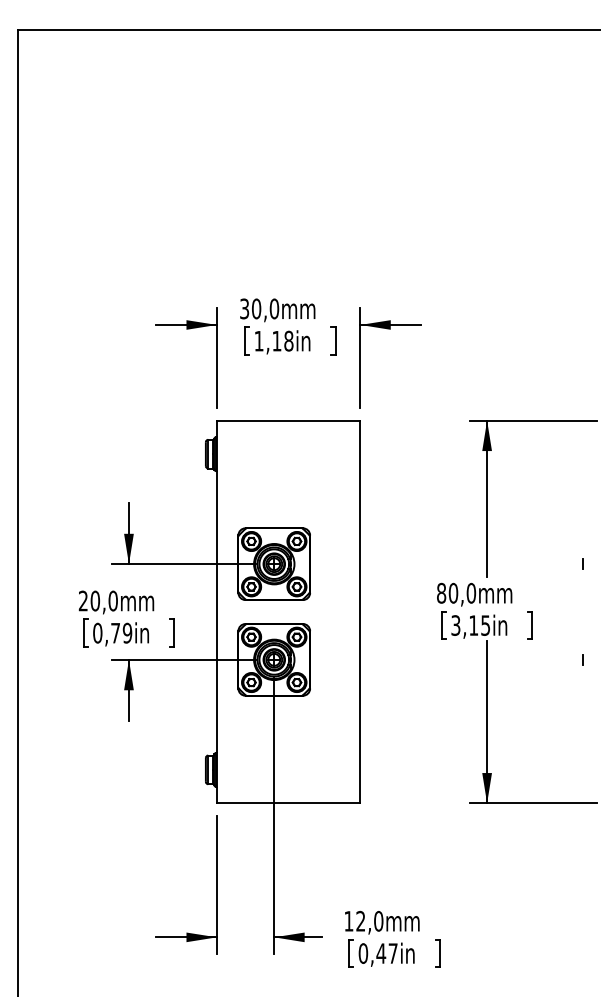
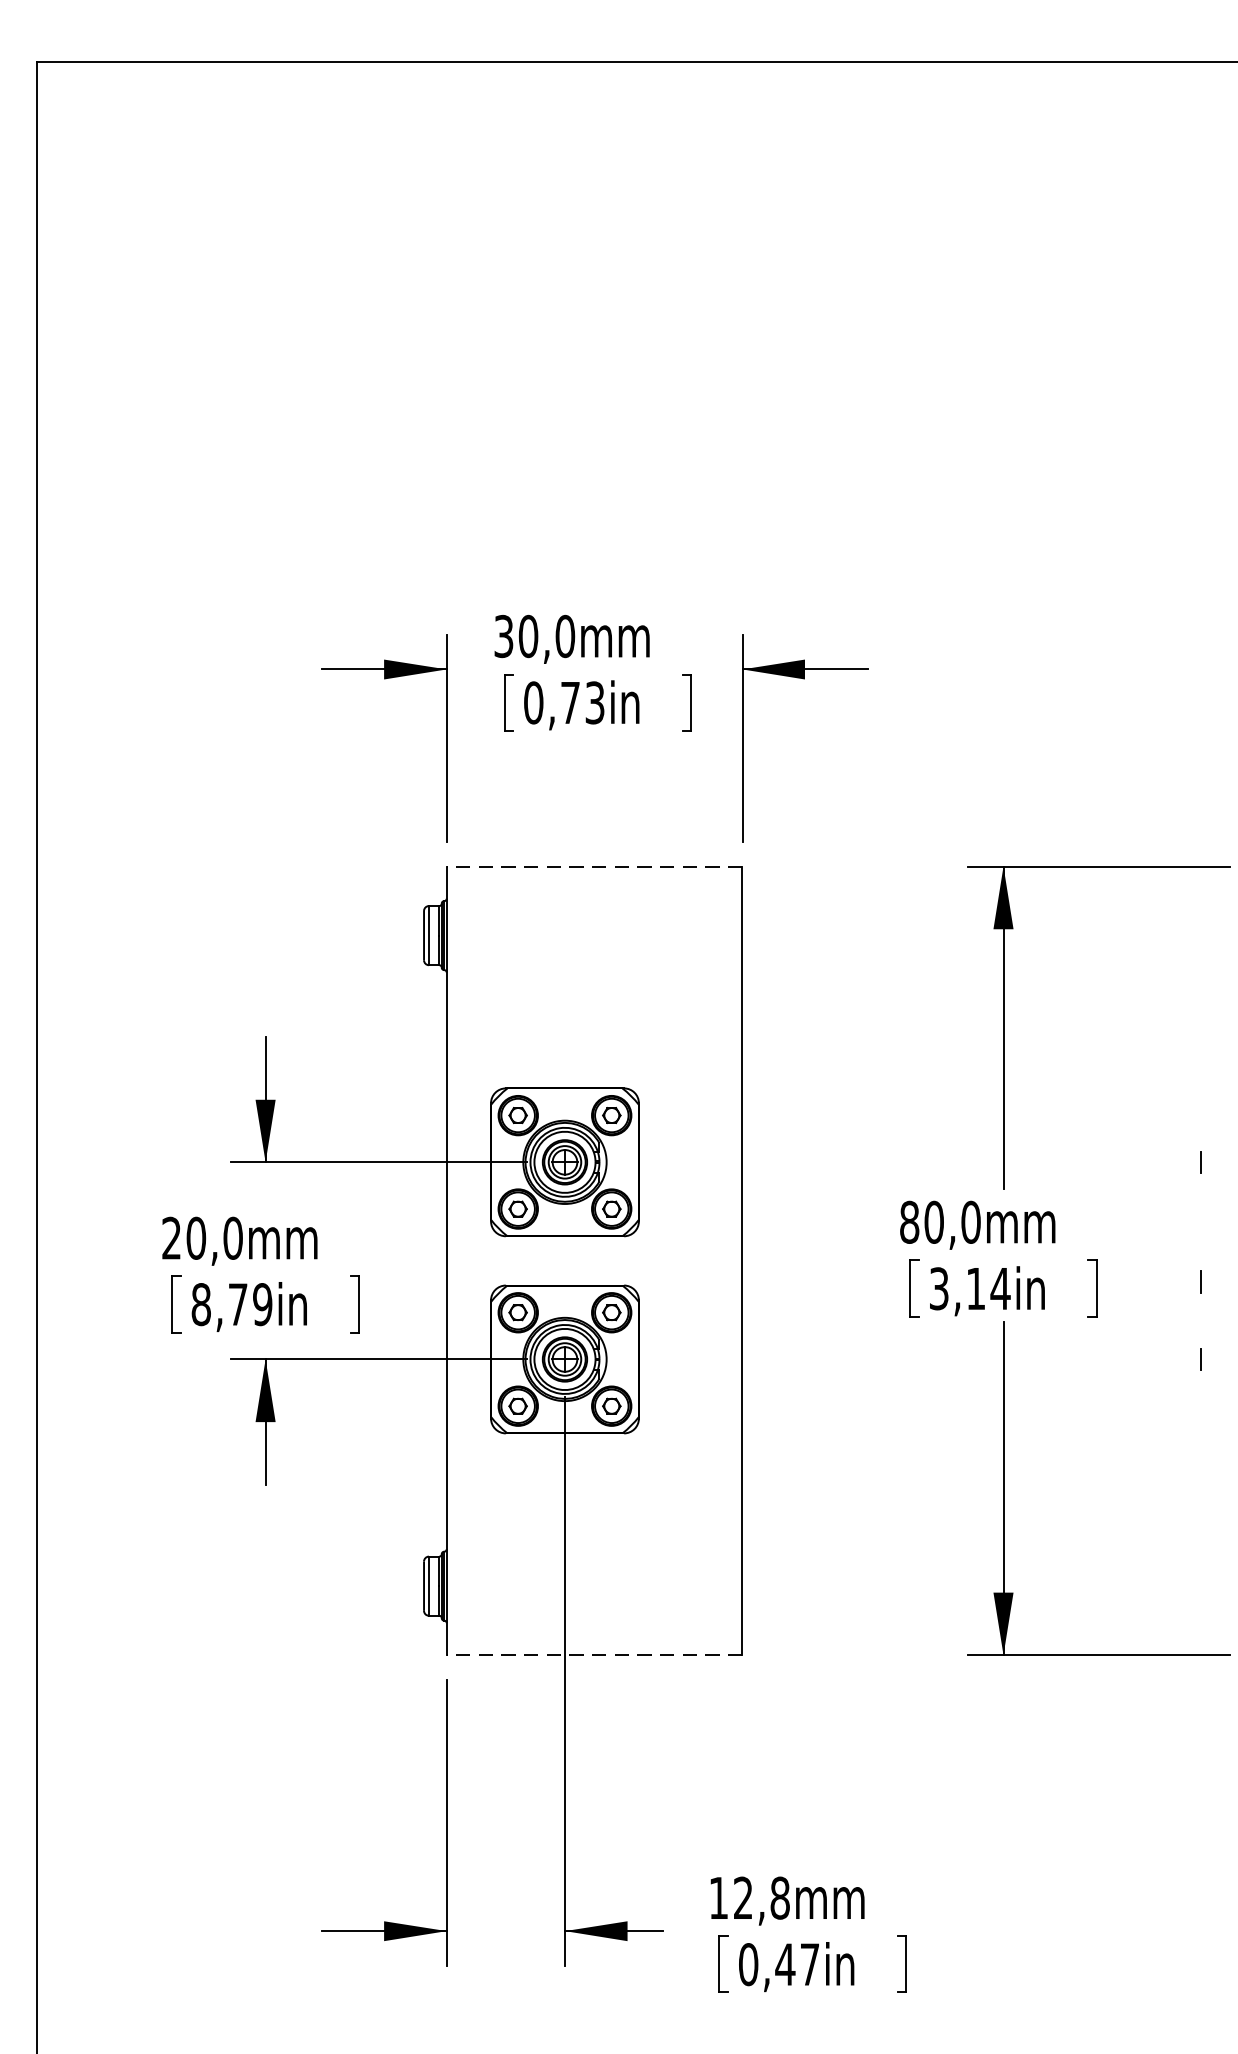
text: (273, 340) -> (563, 701), 1,18in -> 0,73in
line: (288, 420) -> (594, 866), solid -> dashed
line: (582, 621) -> (1200, 1280), added
text: (485, 625) -> (1000, 1288), 3,15in -> 3,14in
text: (97, 633) -> (200, 1305), 0,79in -> 8,79in
line: (288, 803) -> (594, 1655), solid -> dashed
text: (378, 921) -> (779, 1898), 12,0mm -> 12,8mm

